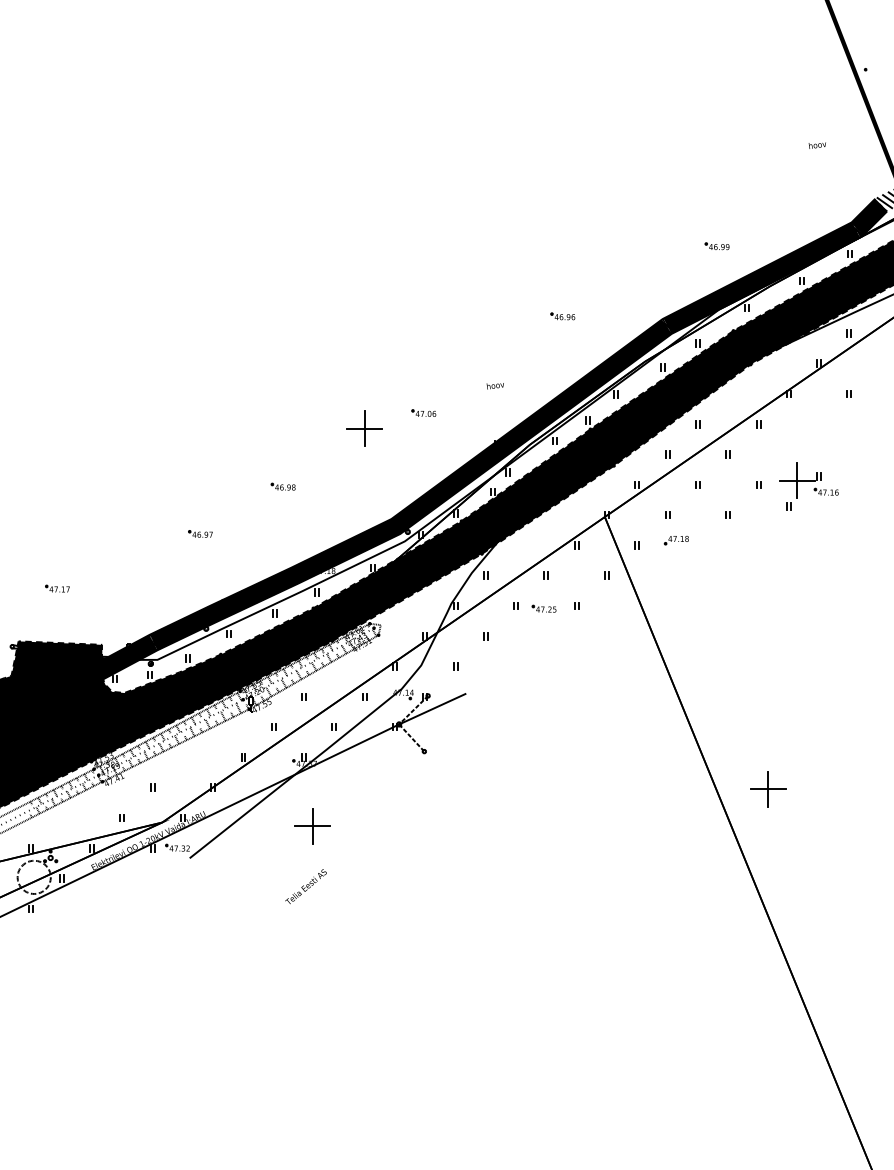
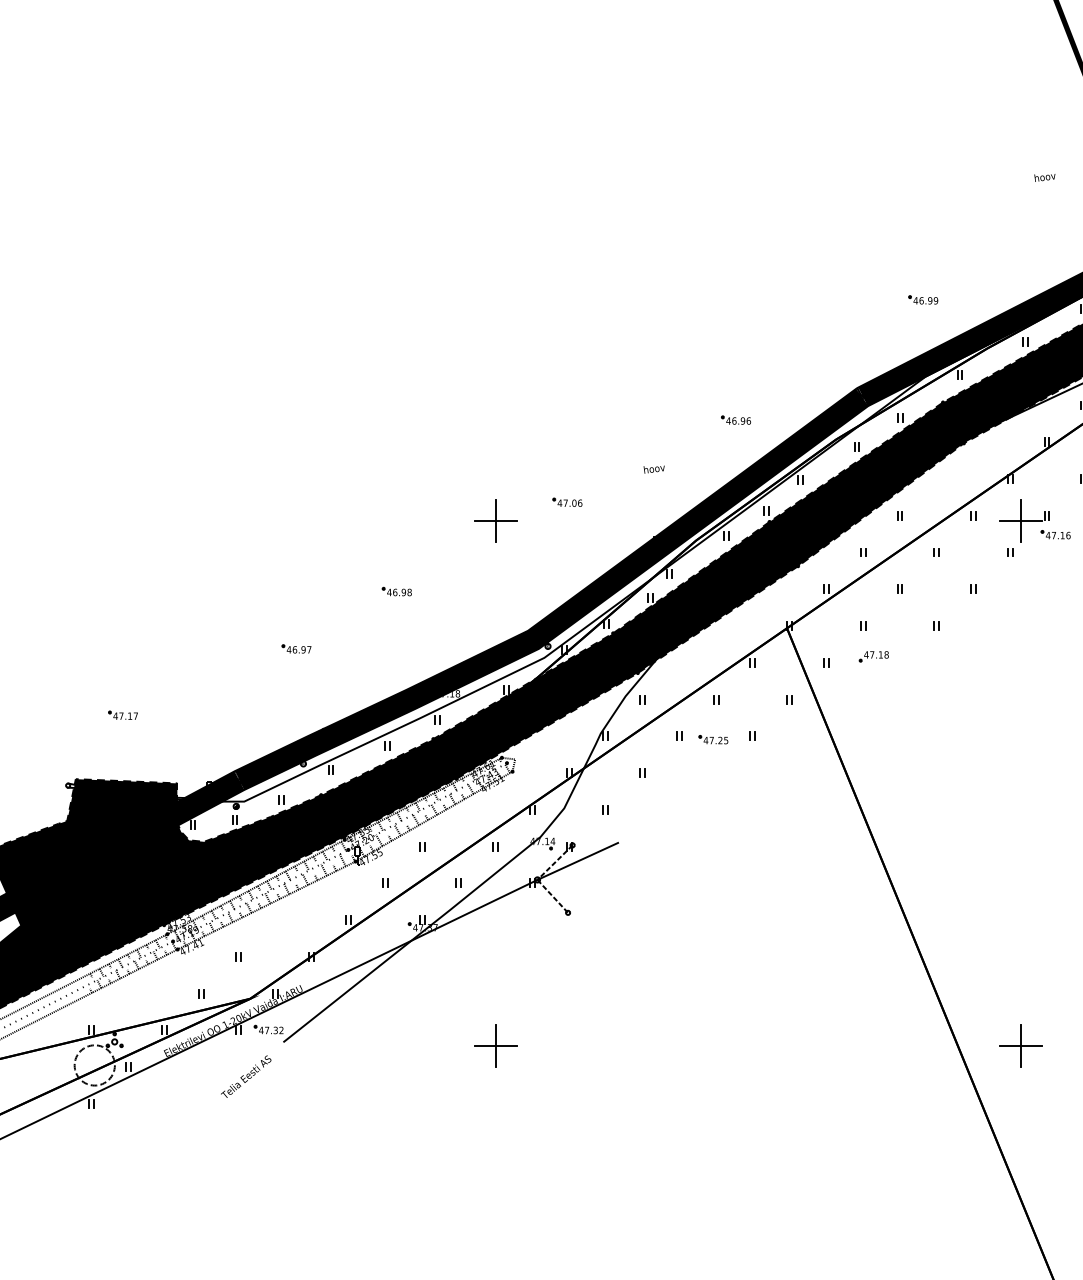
part: (562, 316) -> (735, 420), moved
part: (808, 486) -> (1034, 528), moved
part: (768, 789) -> (1020, 1046), moved
part: (312, 826) -> (495, 1046), moved
text: (305, 886) -> (245, 1076), moved

